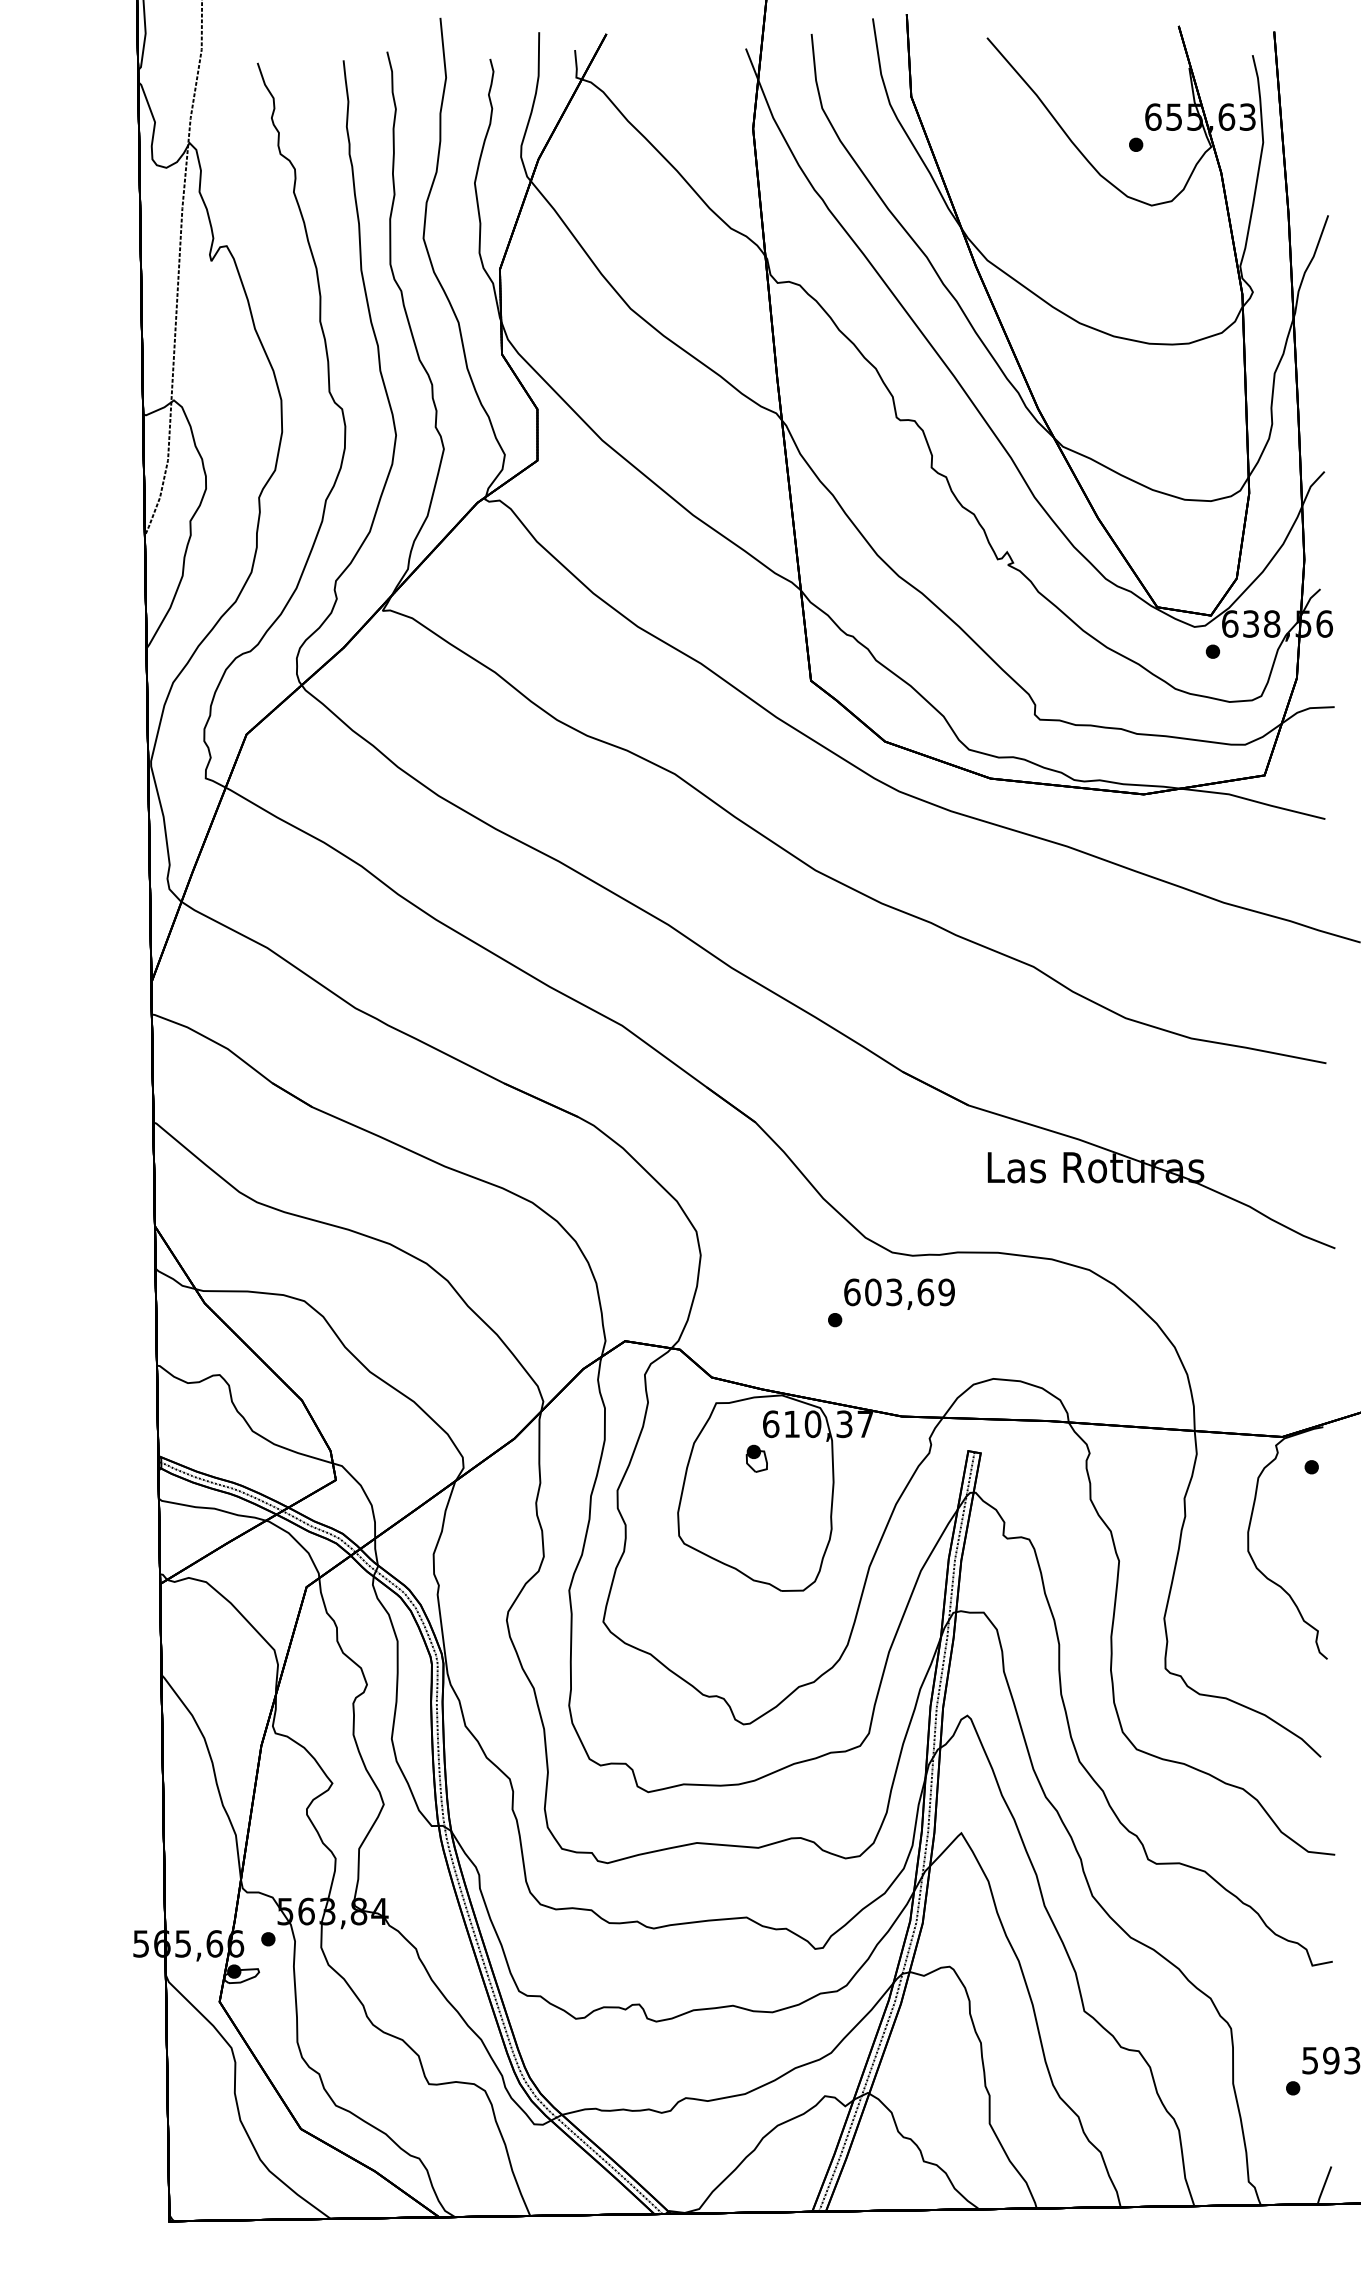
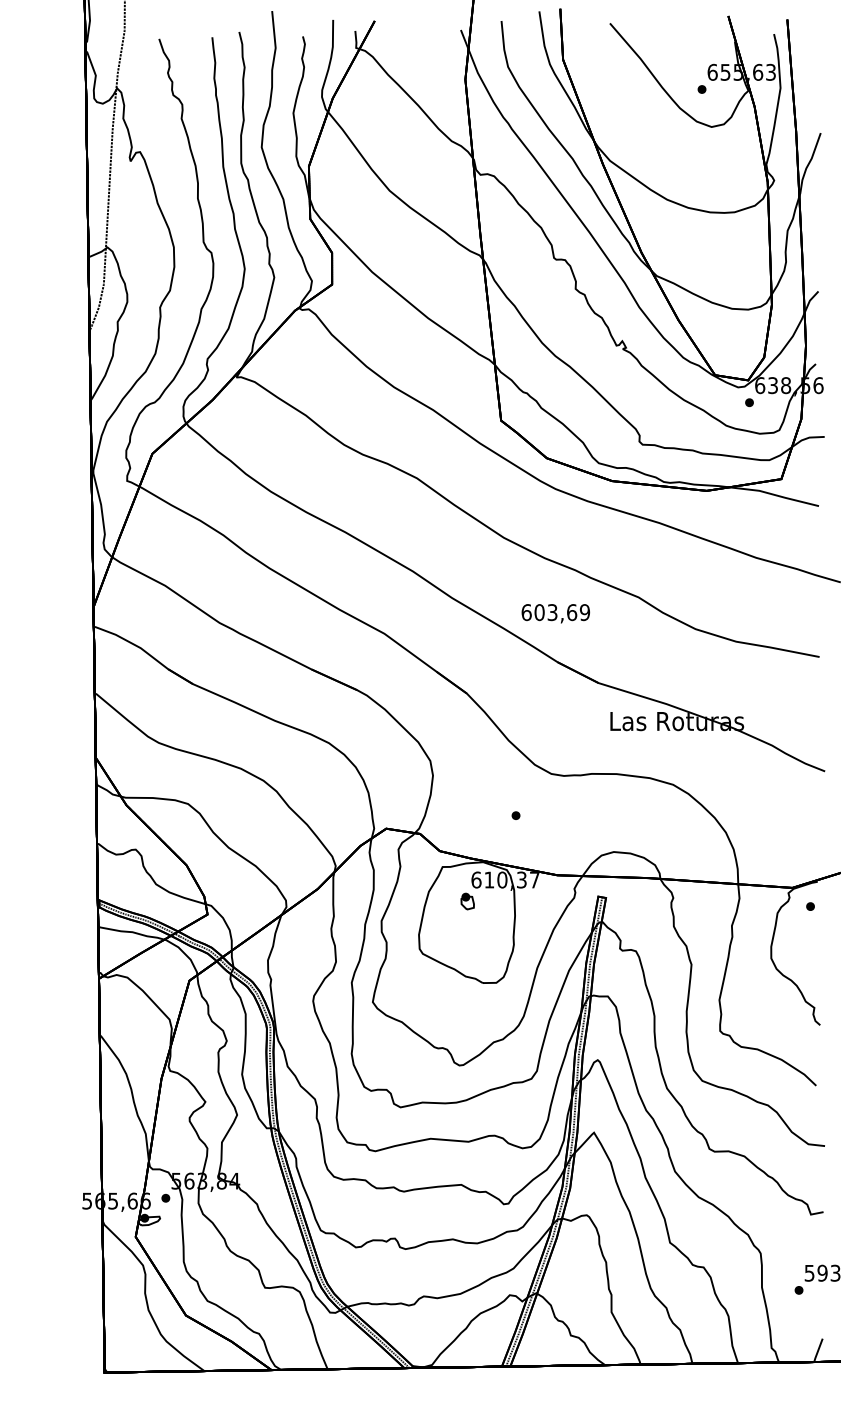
text: (898, 1293) -> (555, 613), moved

